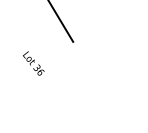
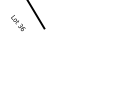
text: (34, 62) -> (18, 22), moved

